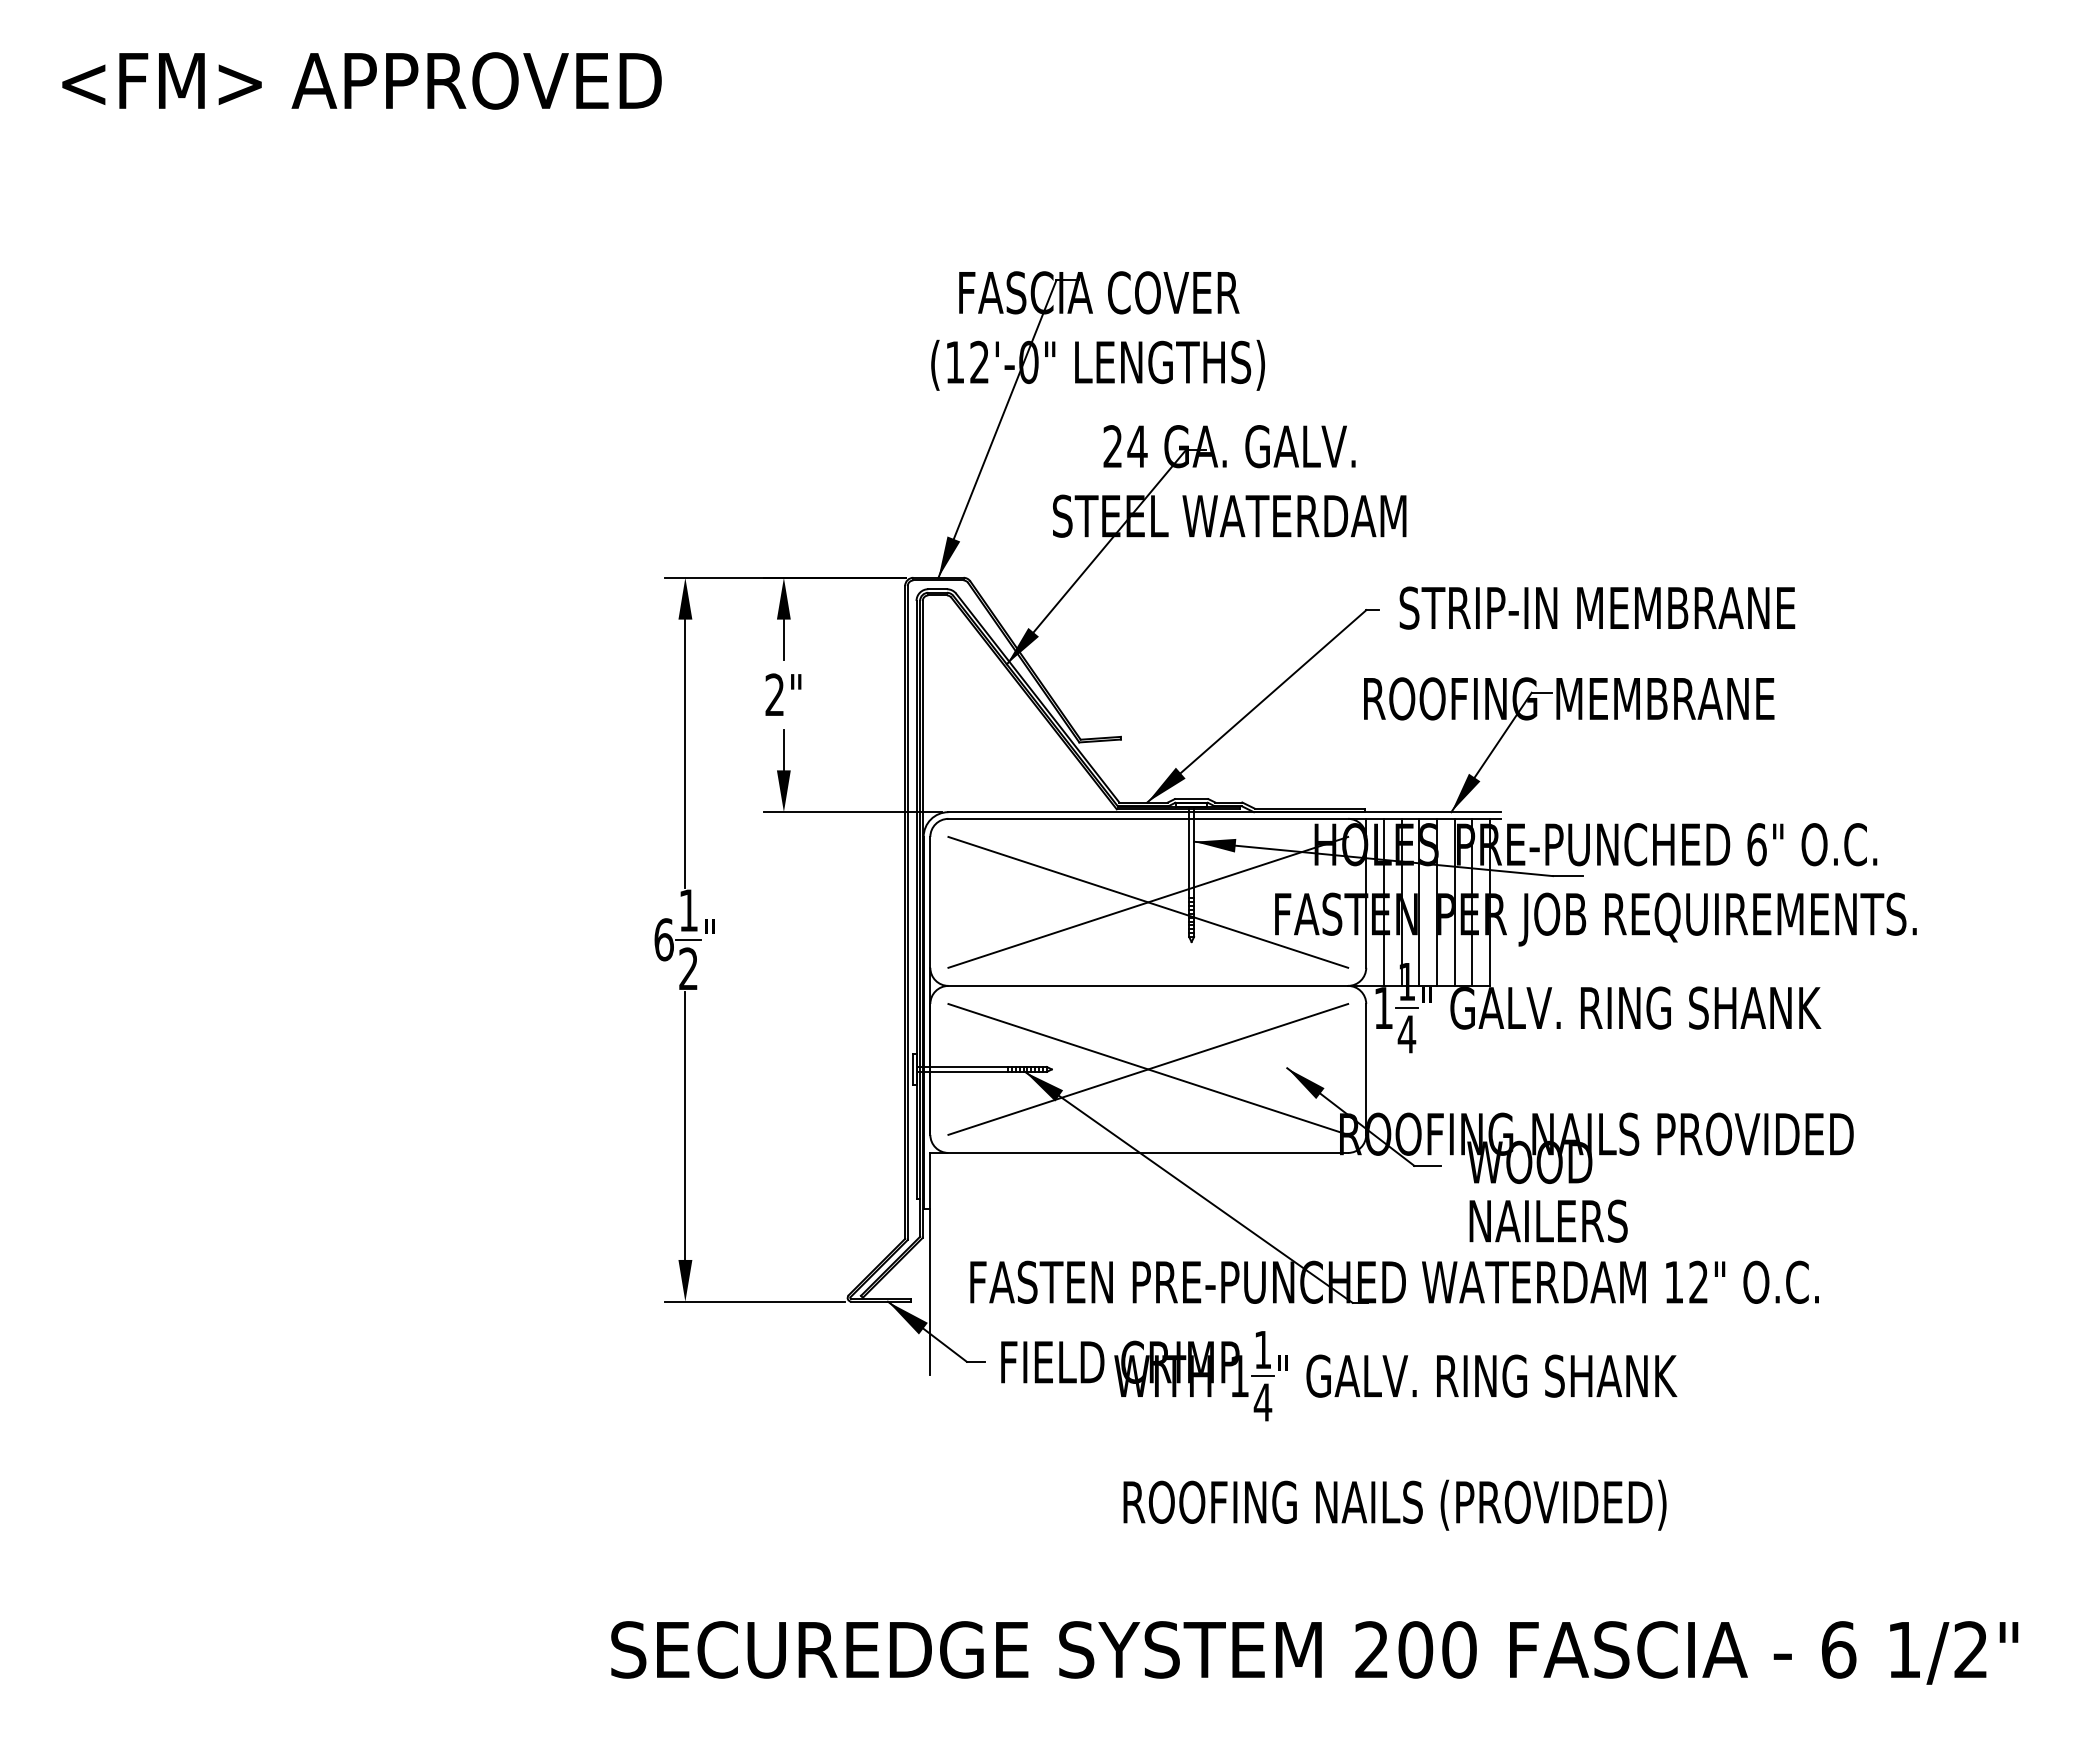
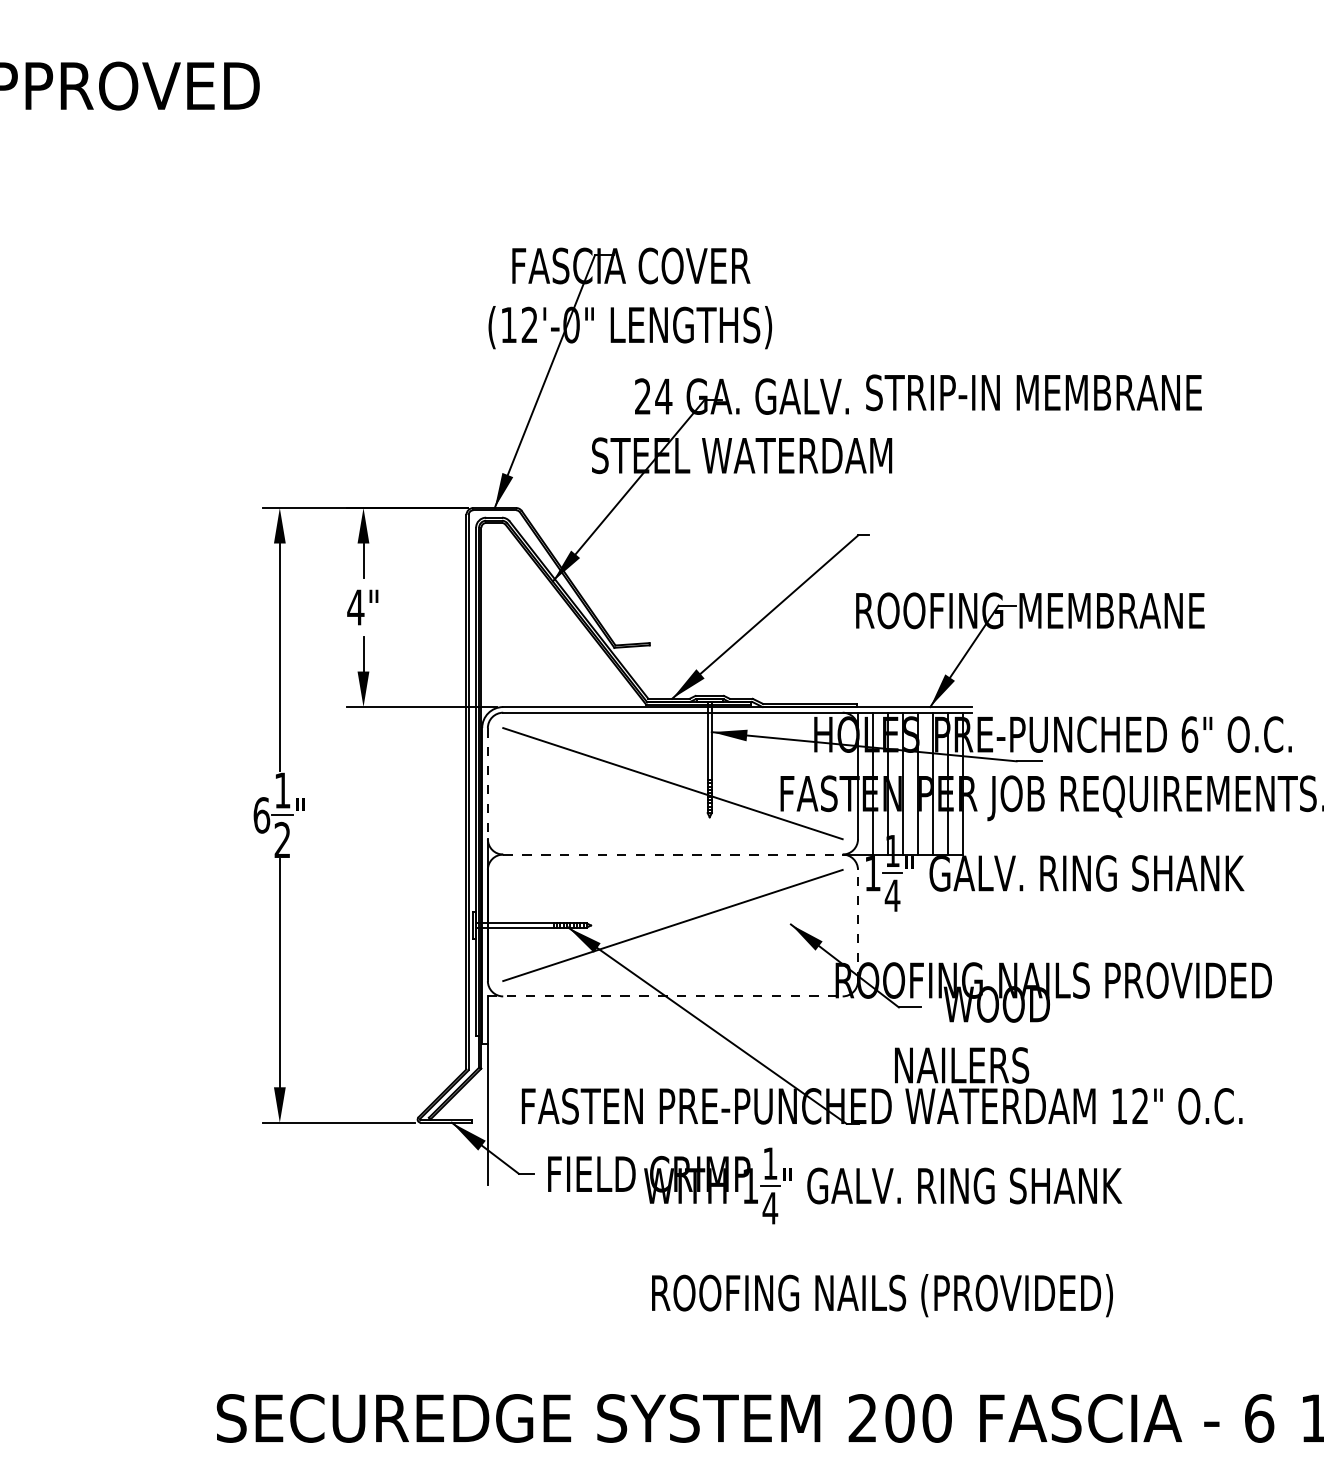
text: (1597, 607) -> (1034, 392), moved
text: (774, 694) -> (355, 607), 2" -> 4"
line: (1148, 901) -> (673, 782), removed
line: (930, 902) -> (487, 783), solid -> dashed
line: (1148, 985) -> (673, 854), solid -> dashed
line: (1366, 1068) -> (858, 924), solid -> dashed
line: (1148, 1069) -> (673, 925), removed
line: (1139, 1152) -> (665, 996), solid -> dashed
text: (1548, 1220) -> (961, 1064), moved

